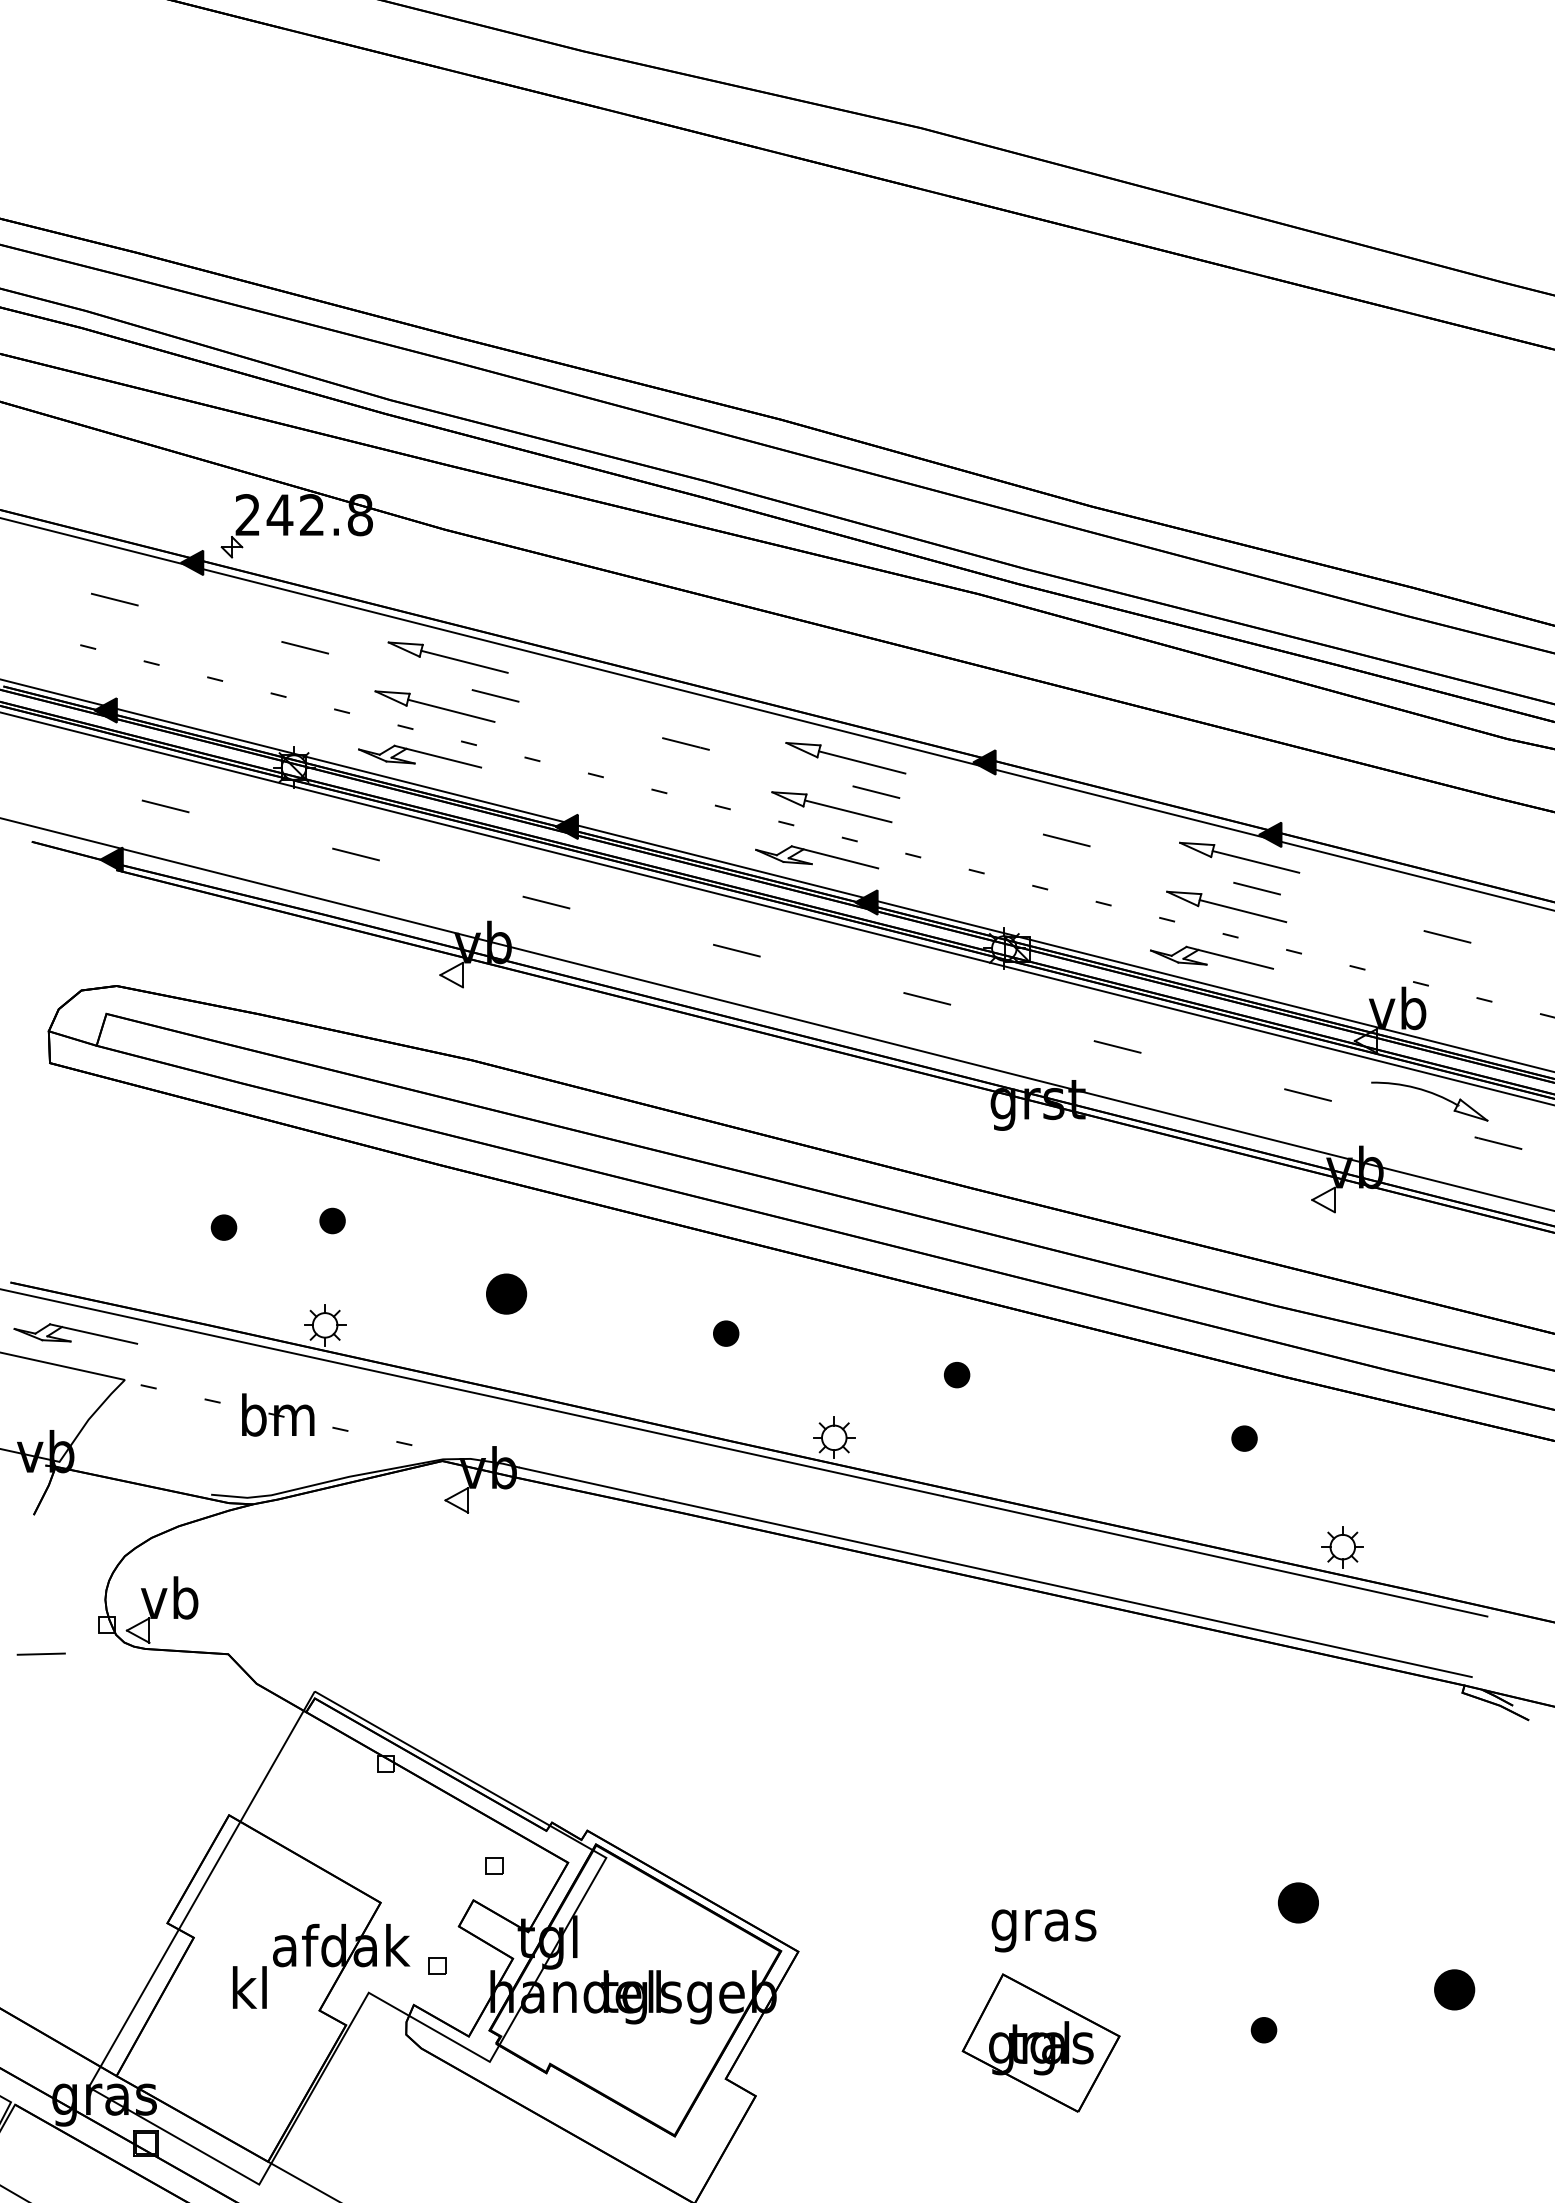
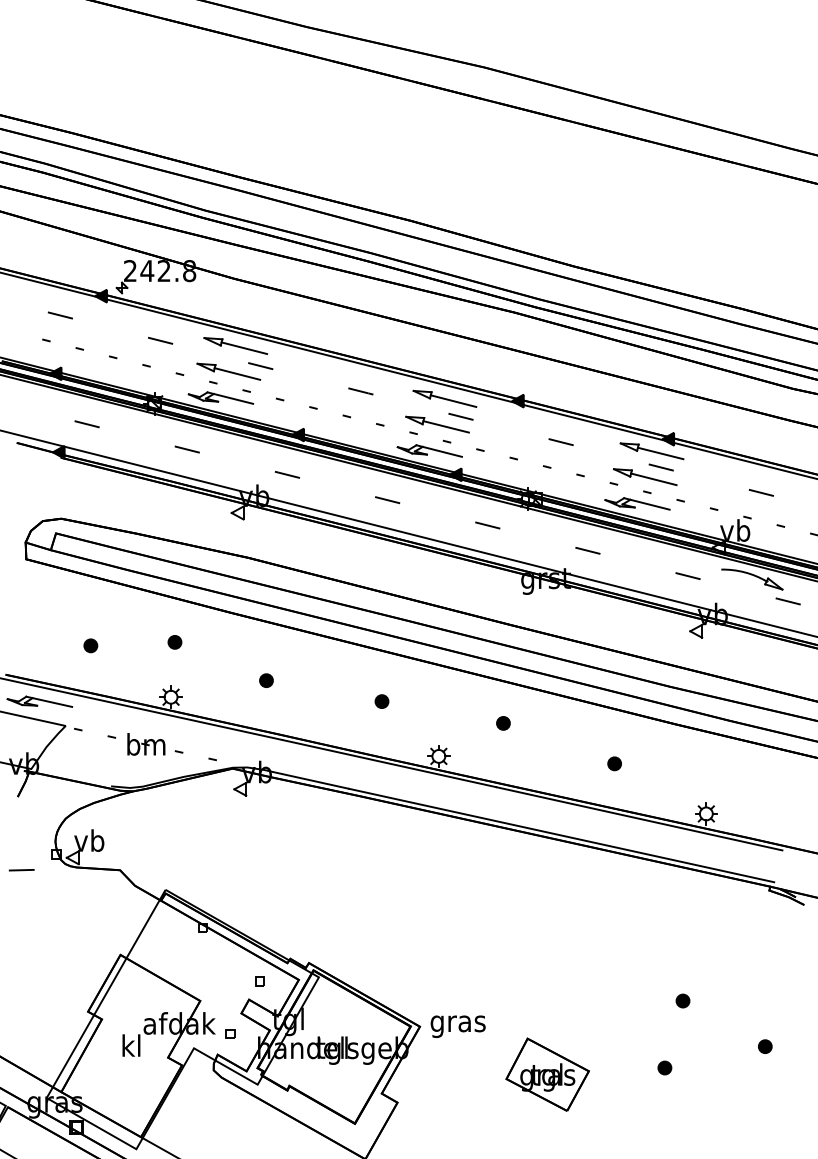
part: (223, 1226) -> (90, 645), moved
part: (506, 1293) -> (266, 680), size x0.62
part: (1244, 1437) -> (614, 763), moved
part: (1297, 1901) -> (682, 1000), size x0.62
text: (1042, 1930) -> (457, 1026), moved
part: (1455, 1989) -> (765, 1046), size x0.62

